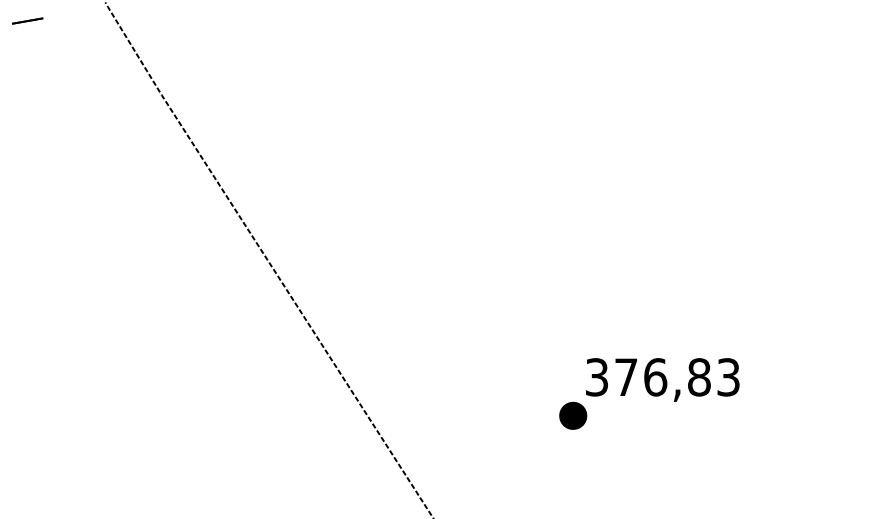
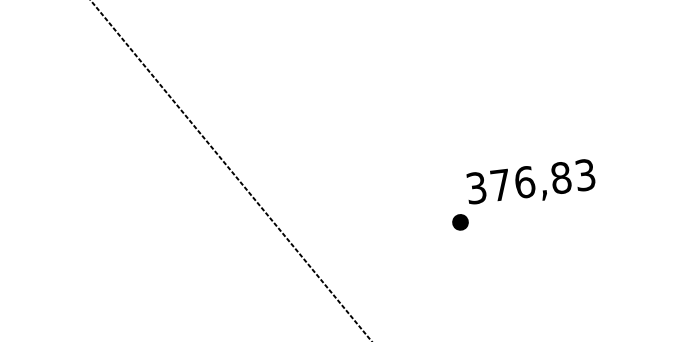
part: (572, 415) -> (459, 222), size x0.71

